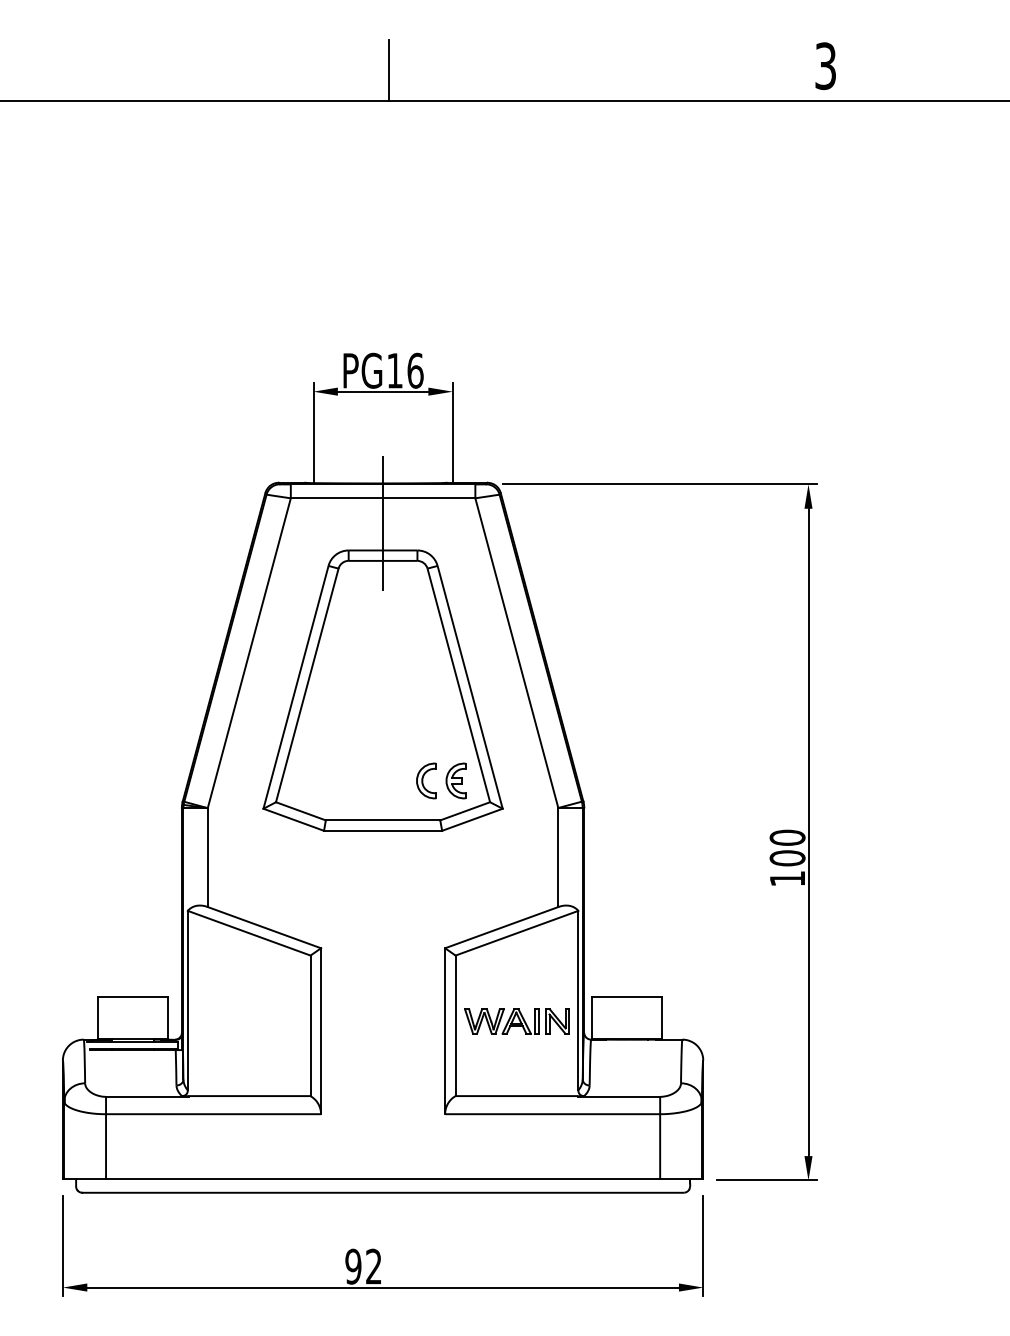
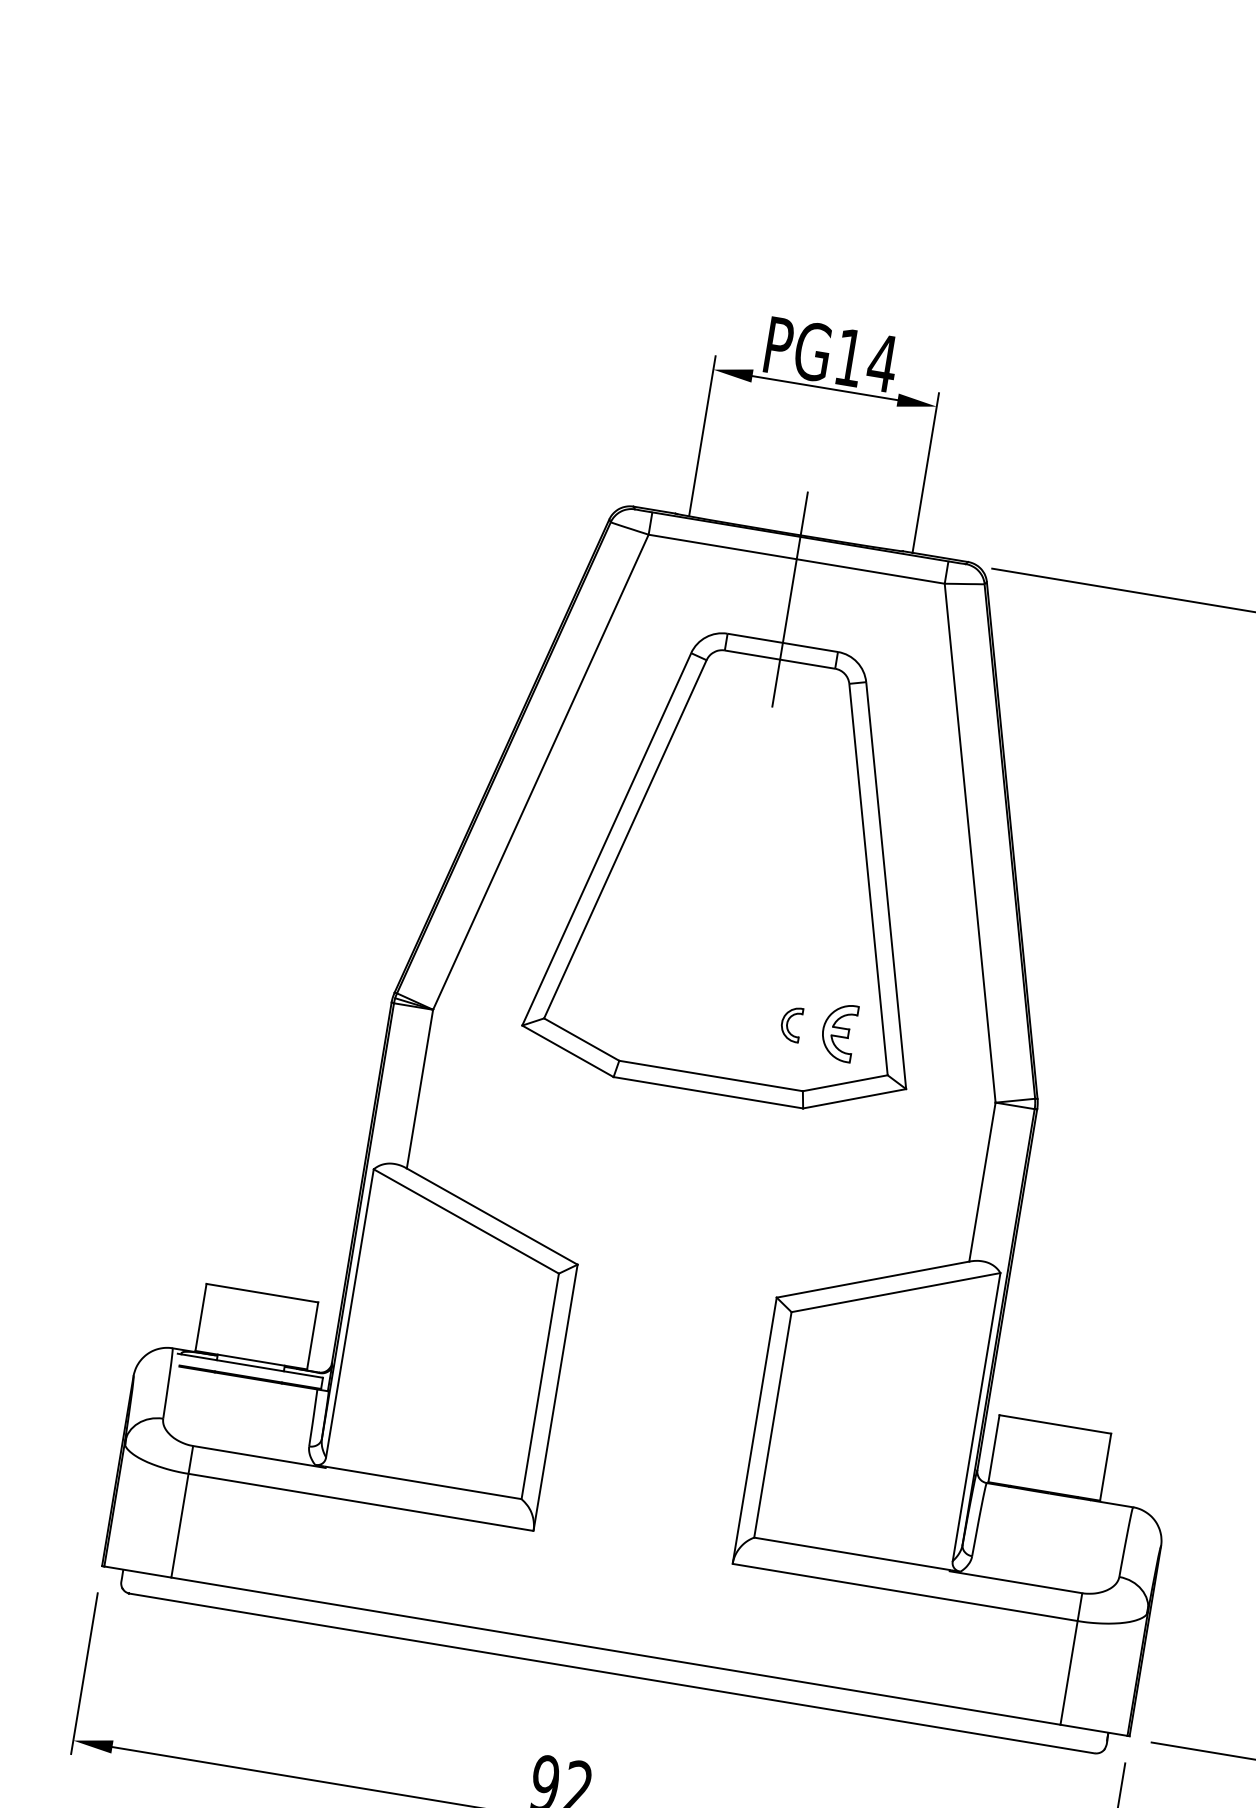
text: (415, 370) -> (882, 362), PG16 -> PG14
part: (426, 780) -> (791, 1023), size x0.6
part: (516, 1021) -> (871, 1434), removed

